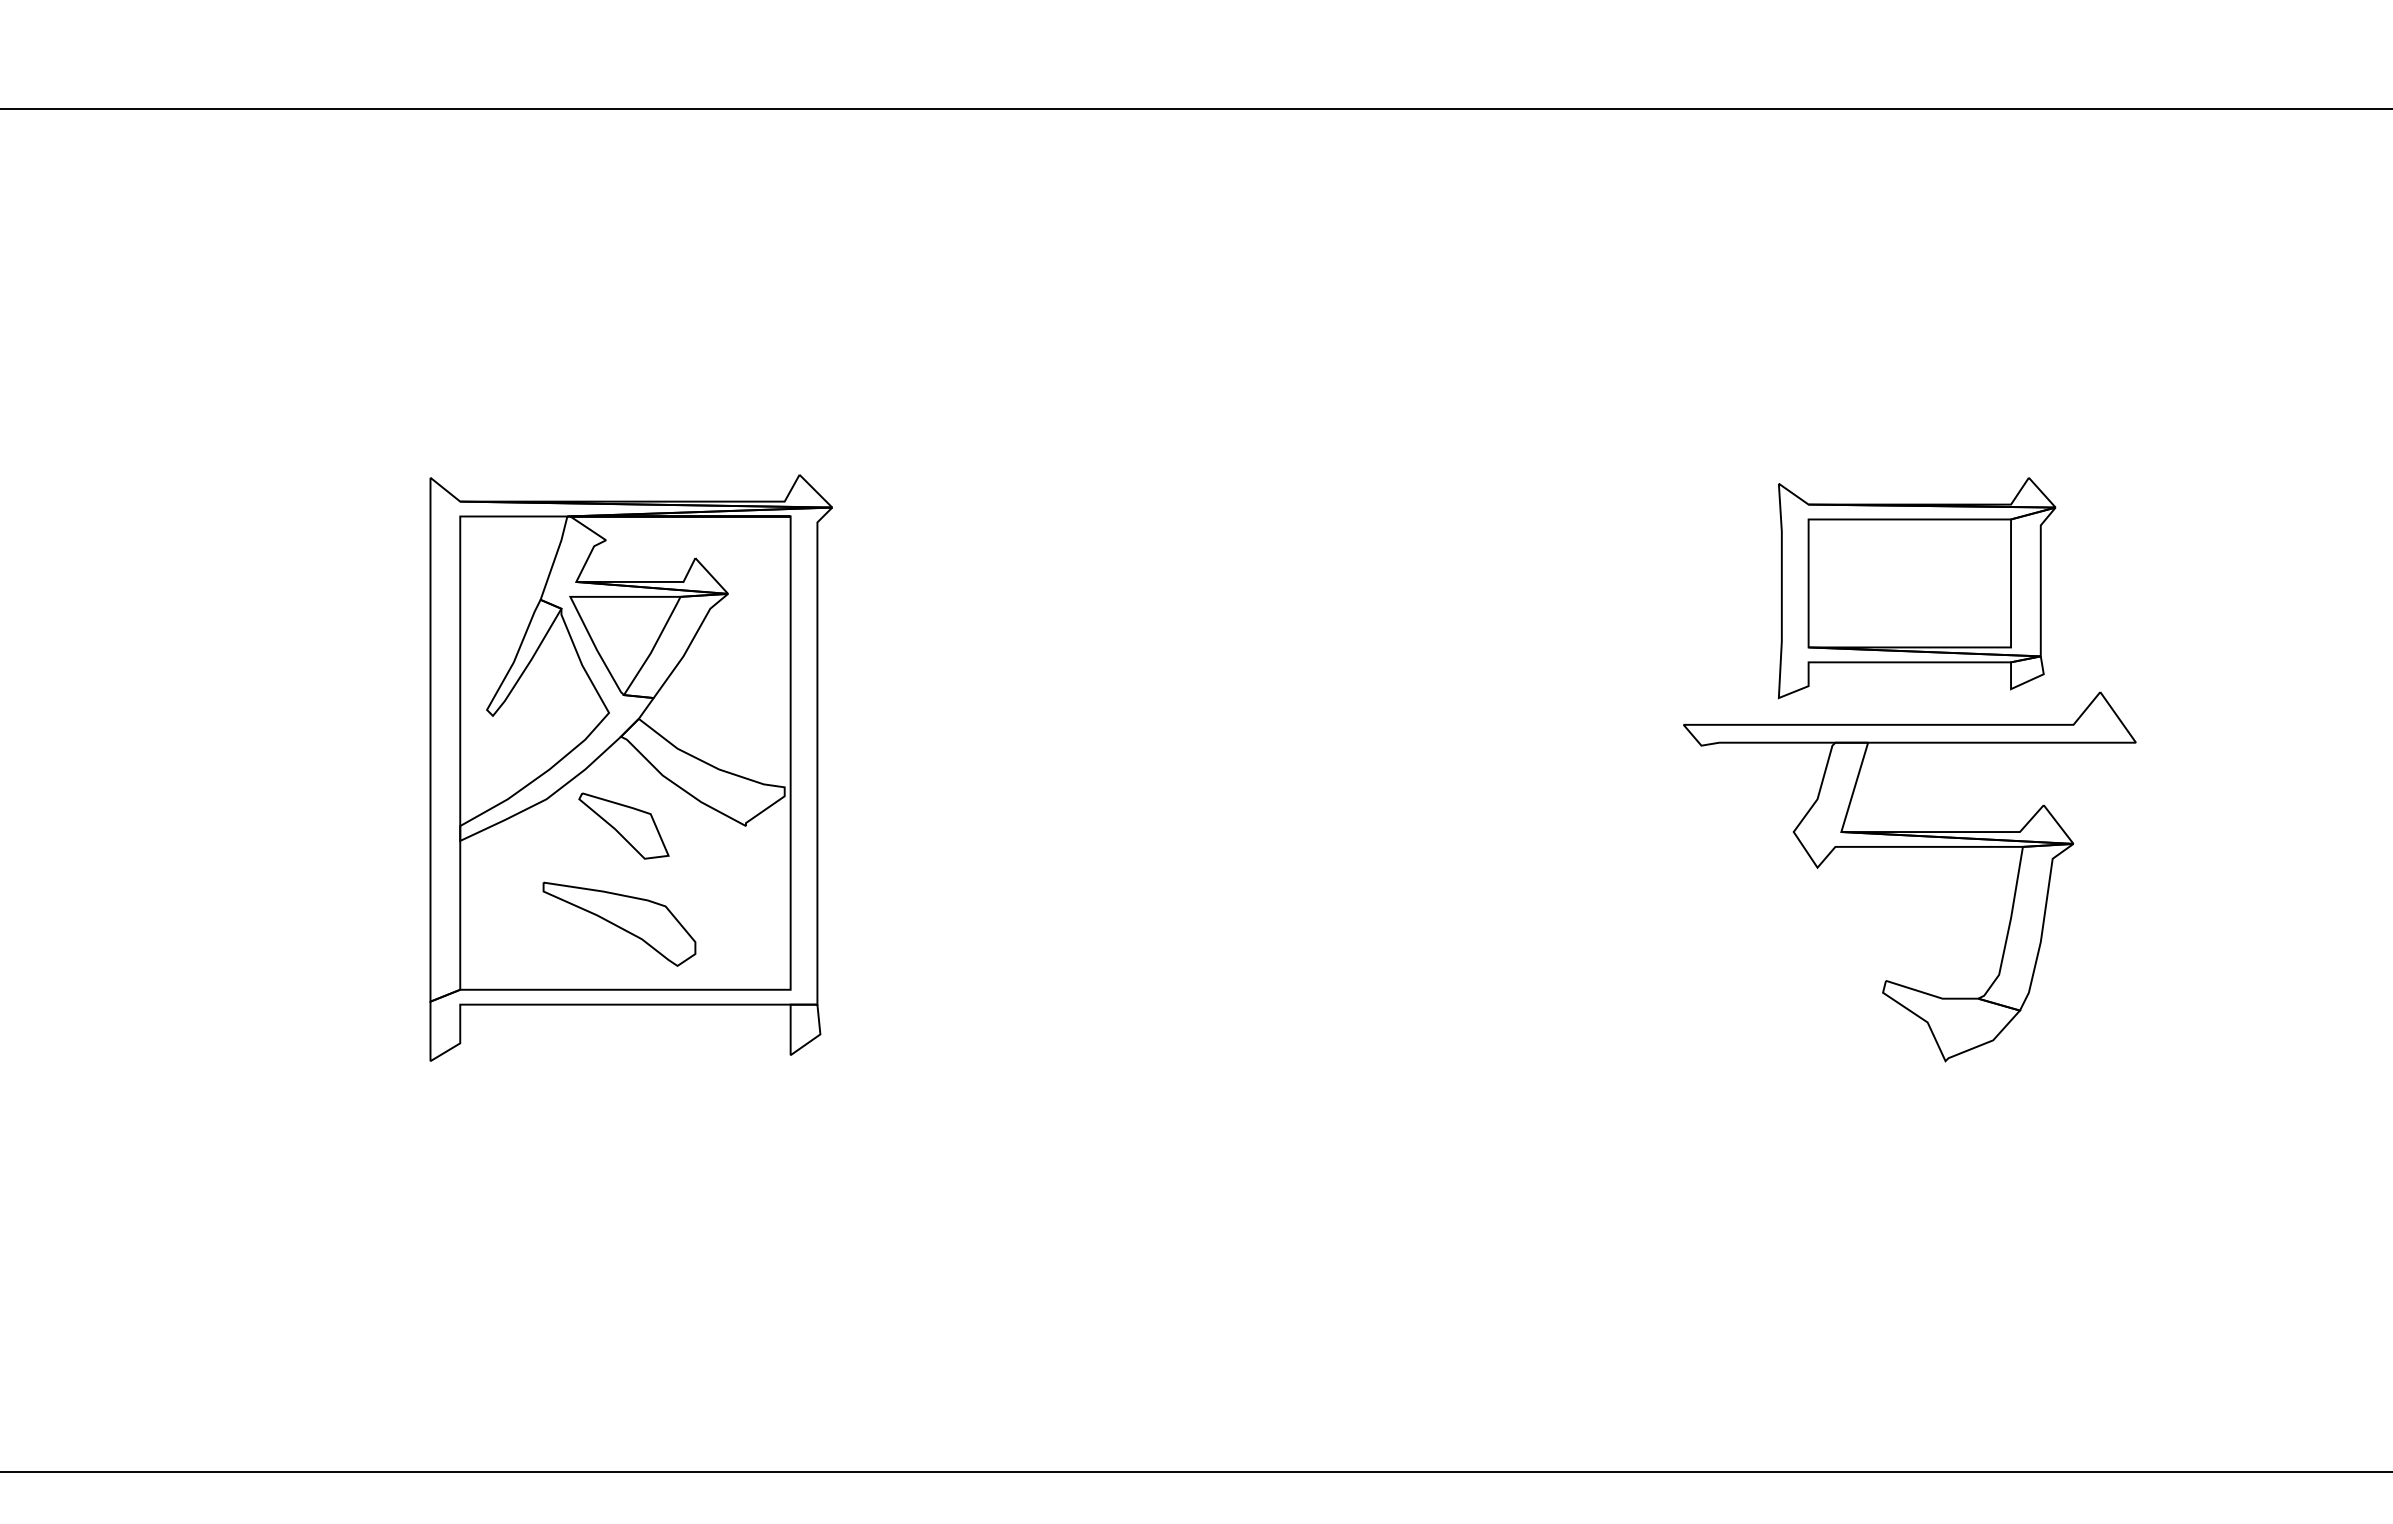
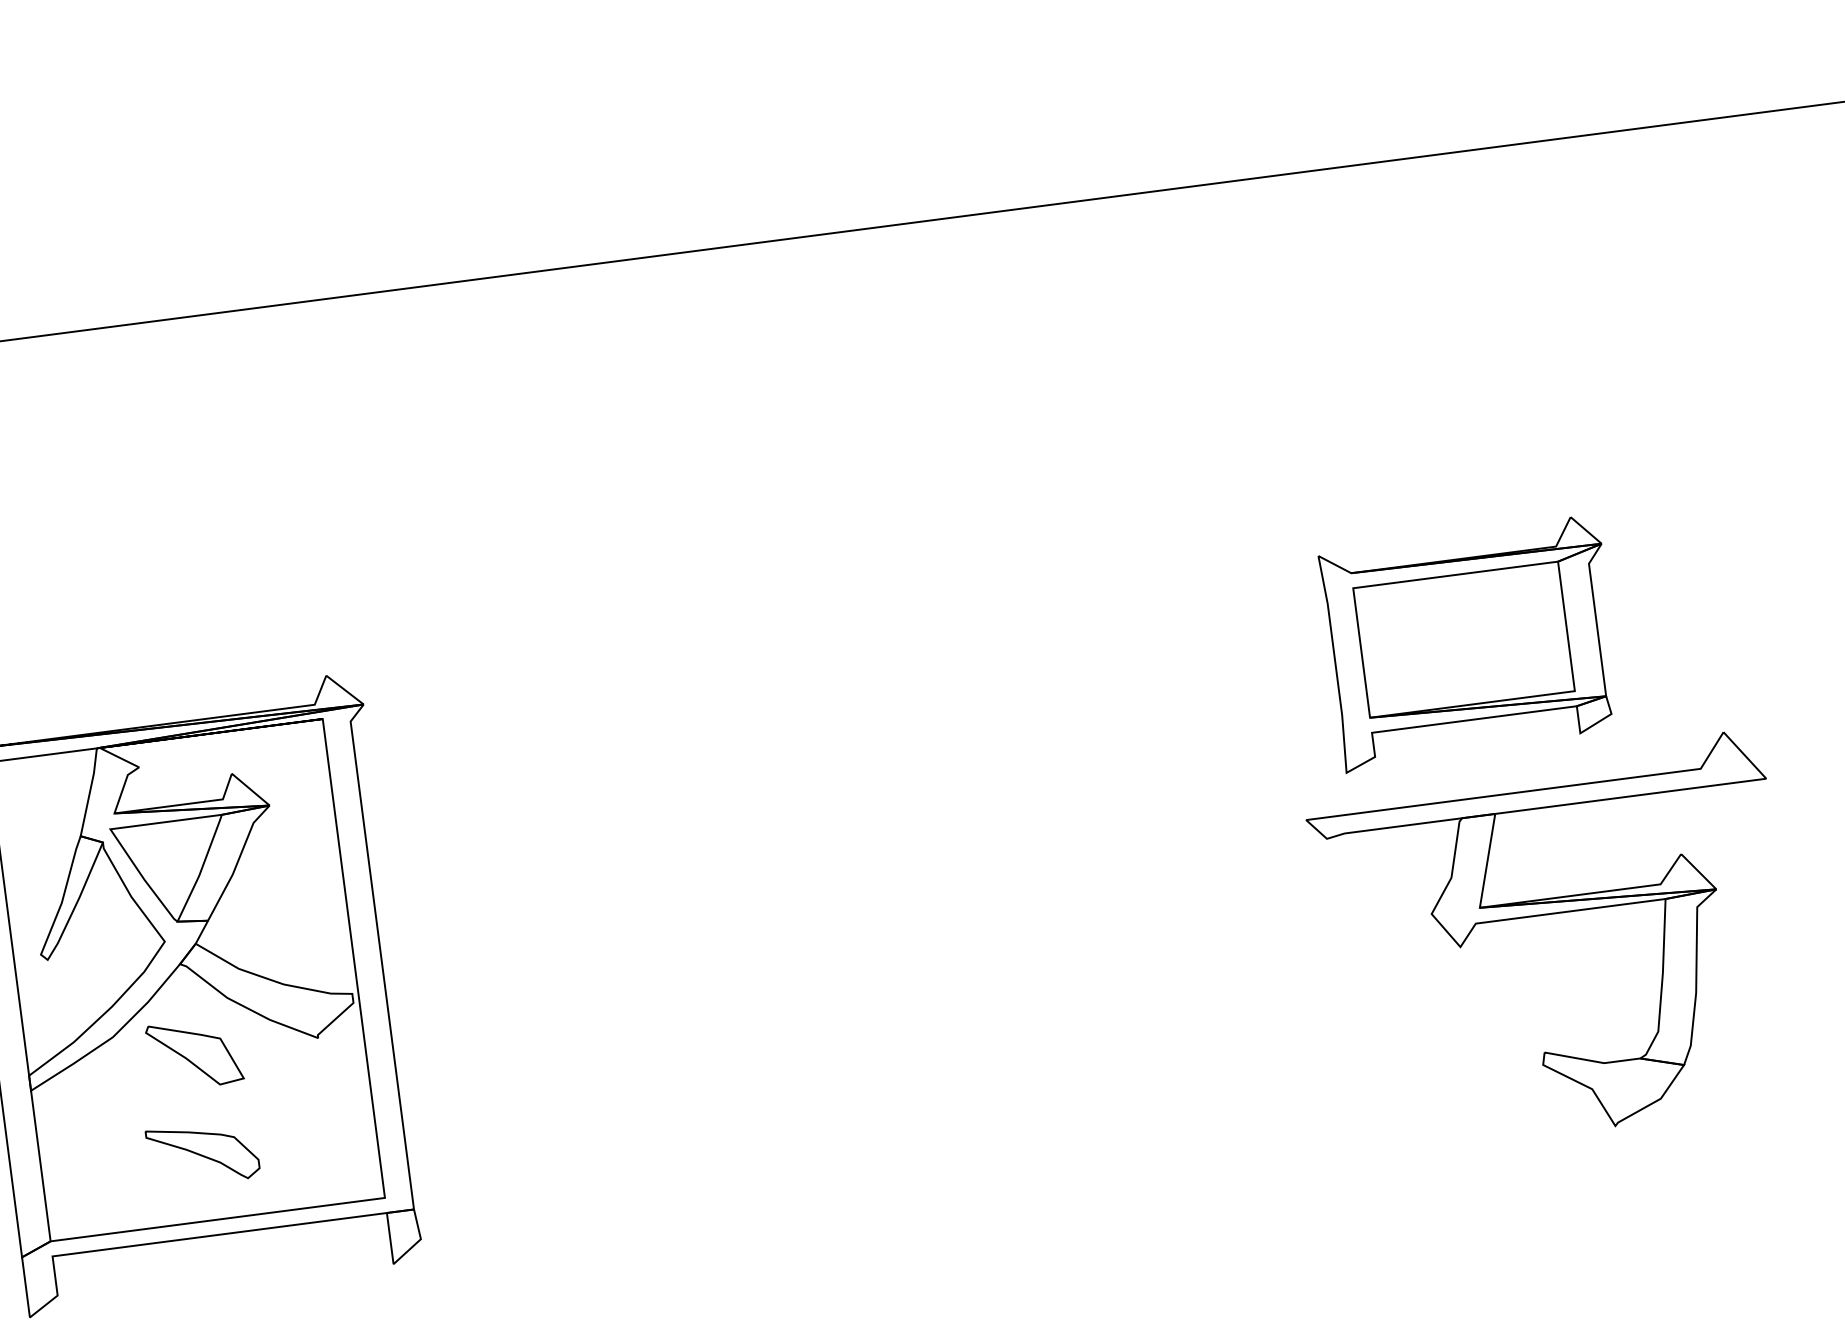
part: (1909, 847) -> (1550, 914), moved
part: (619, 923) -> (203, 1153), size x0.7

